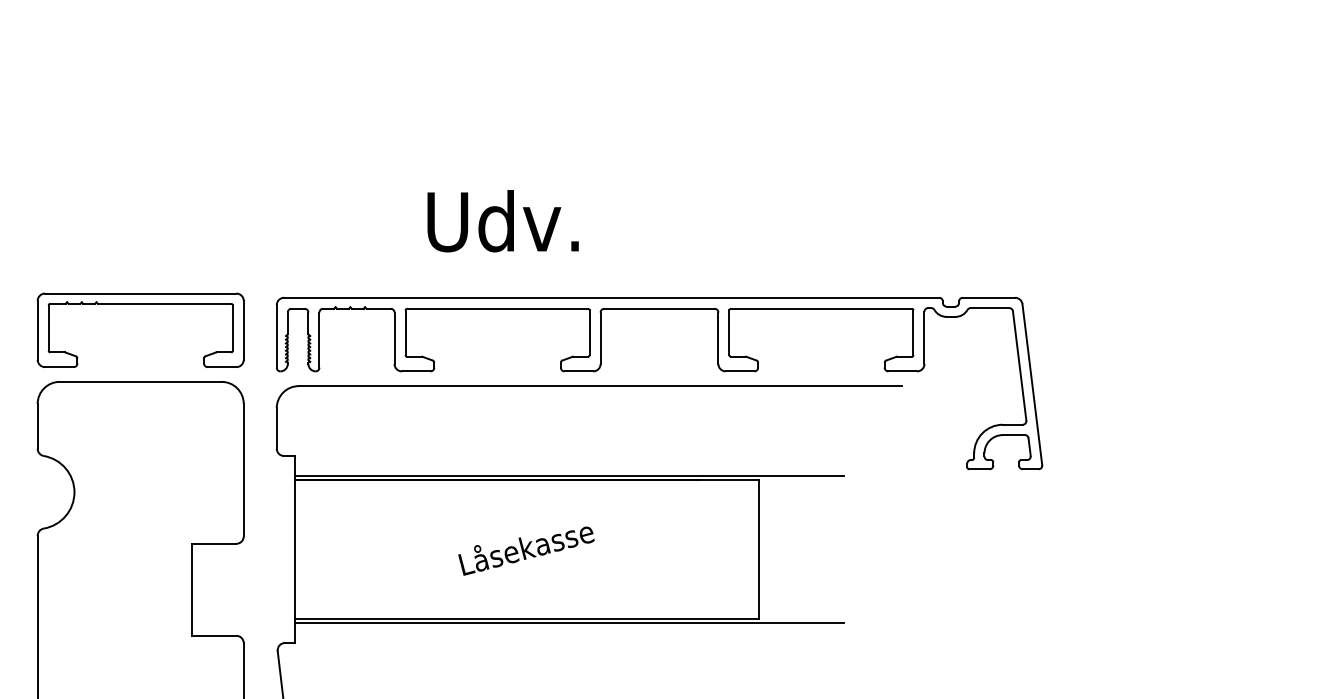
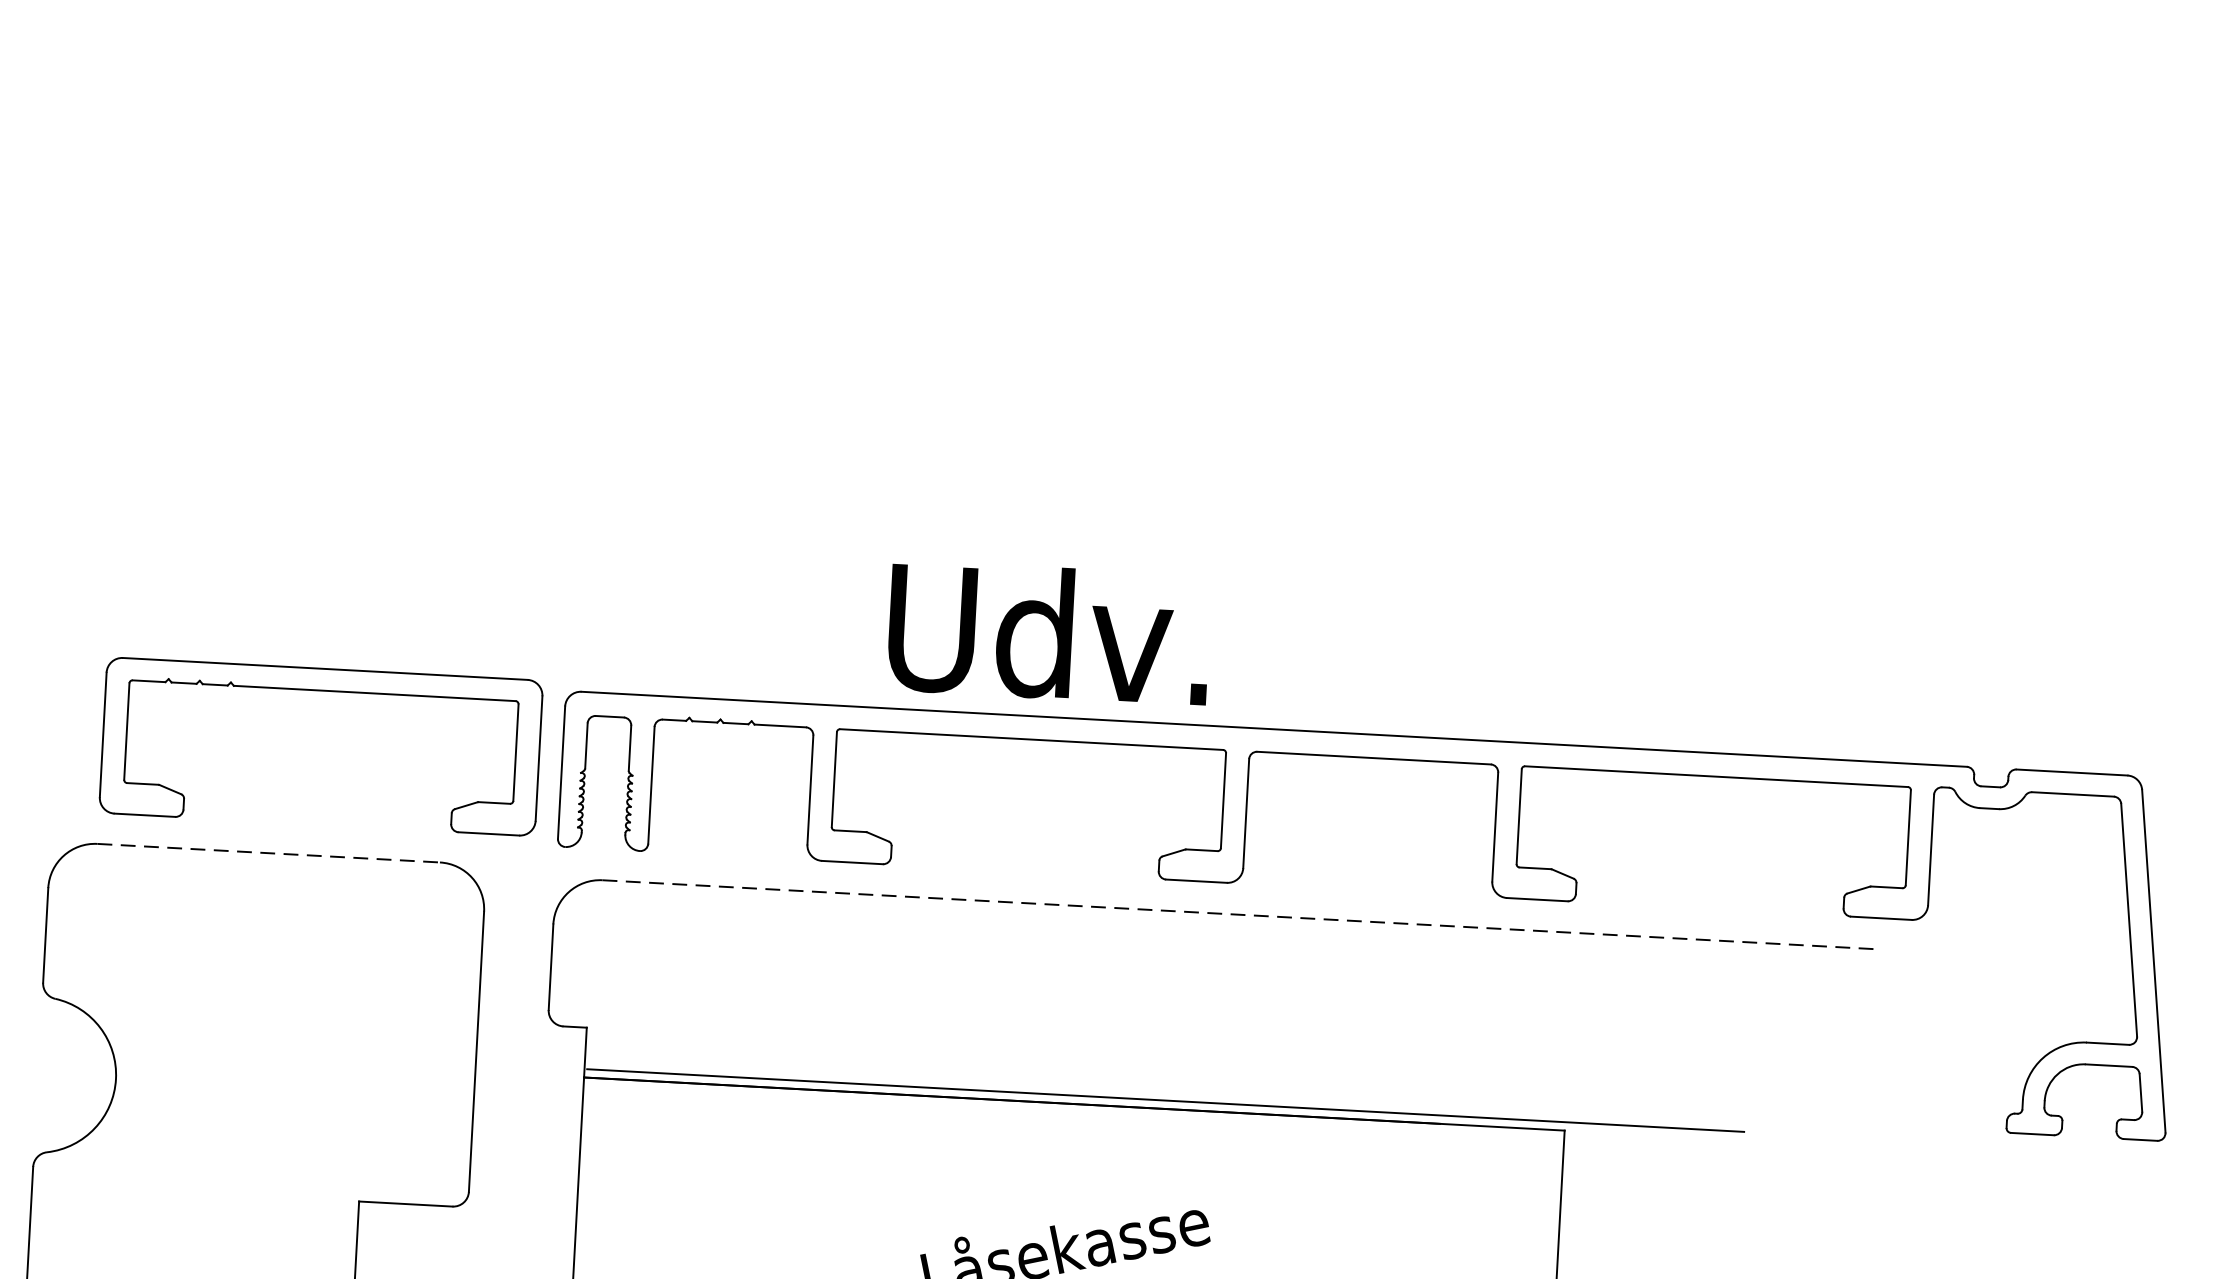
text: (502, 221) -> (1047, 633), moved
part: (140, 304) -> (323, 692), moved
line: (140, 381) -> (268, 852), solid -> dashed
line: (600, 386) -> (1240, 915), solid -> dashed

